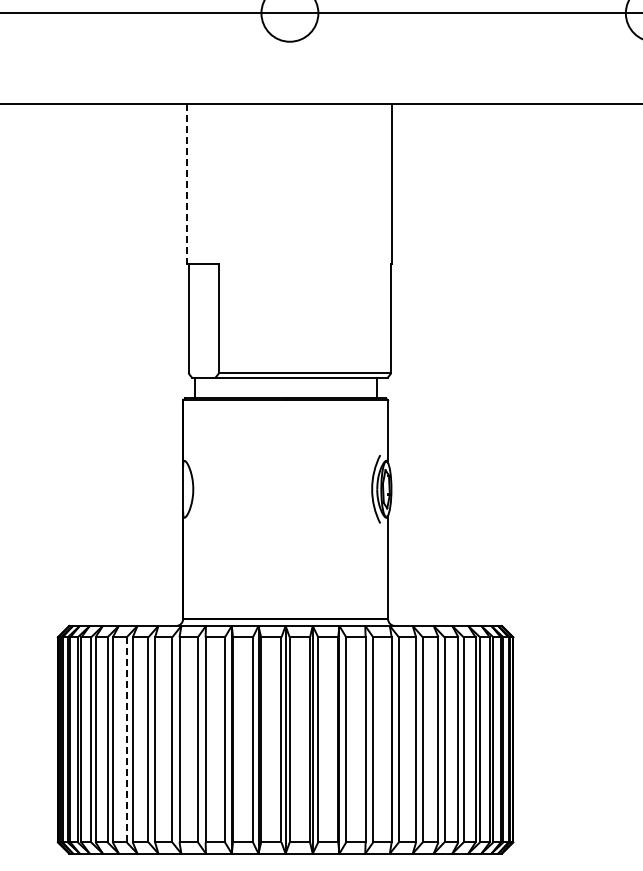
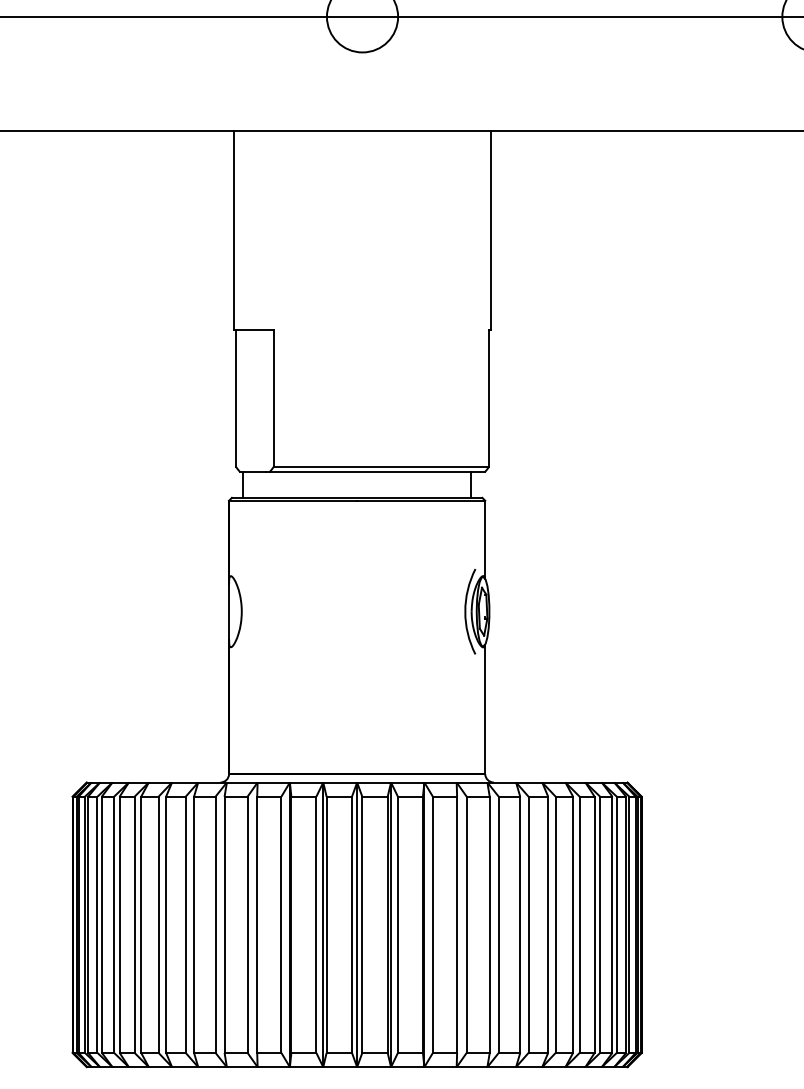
line: (187, 184) -> (234, 230), dashed -> solid
line: (126, 739) -> (158, 924), dashed -> solid

